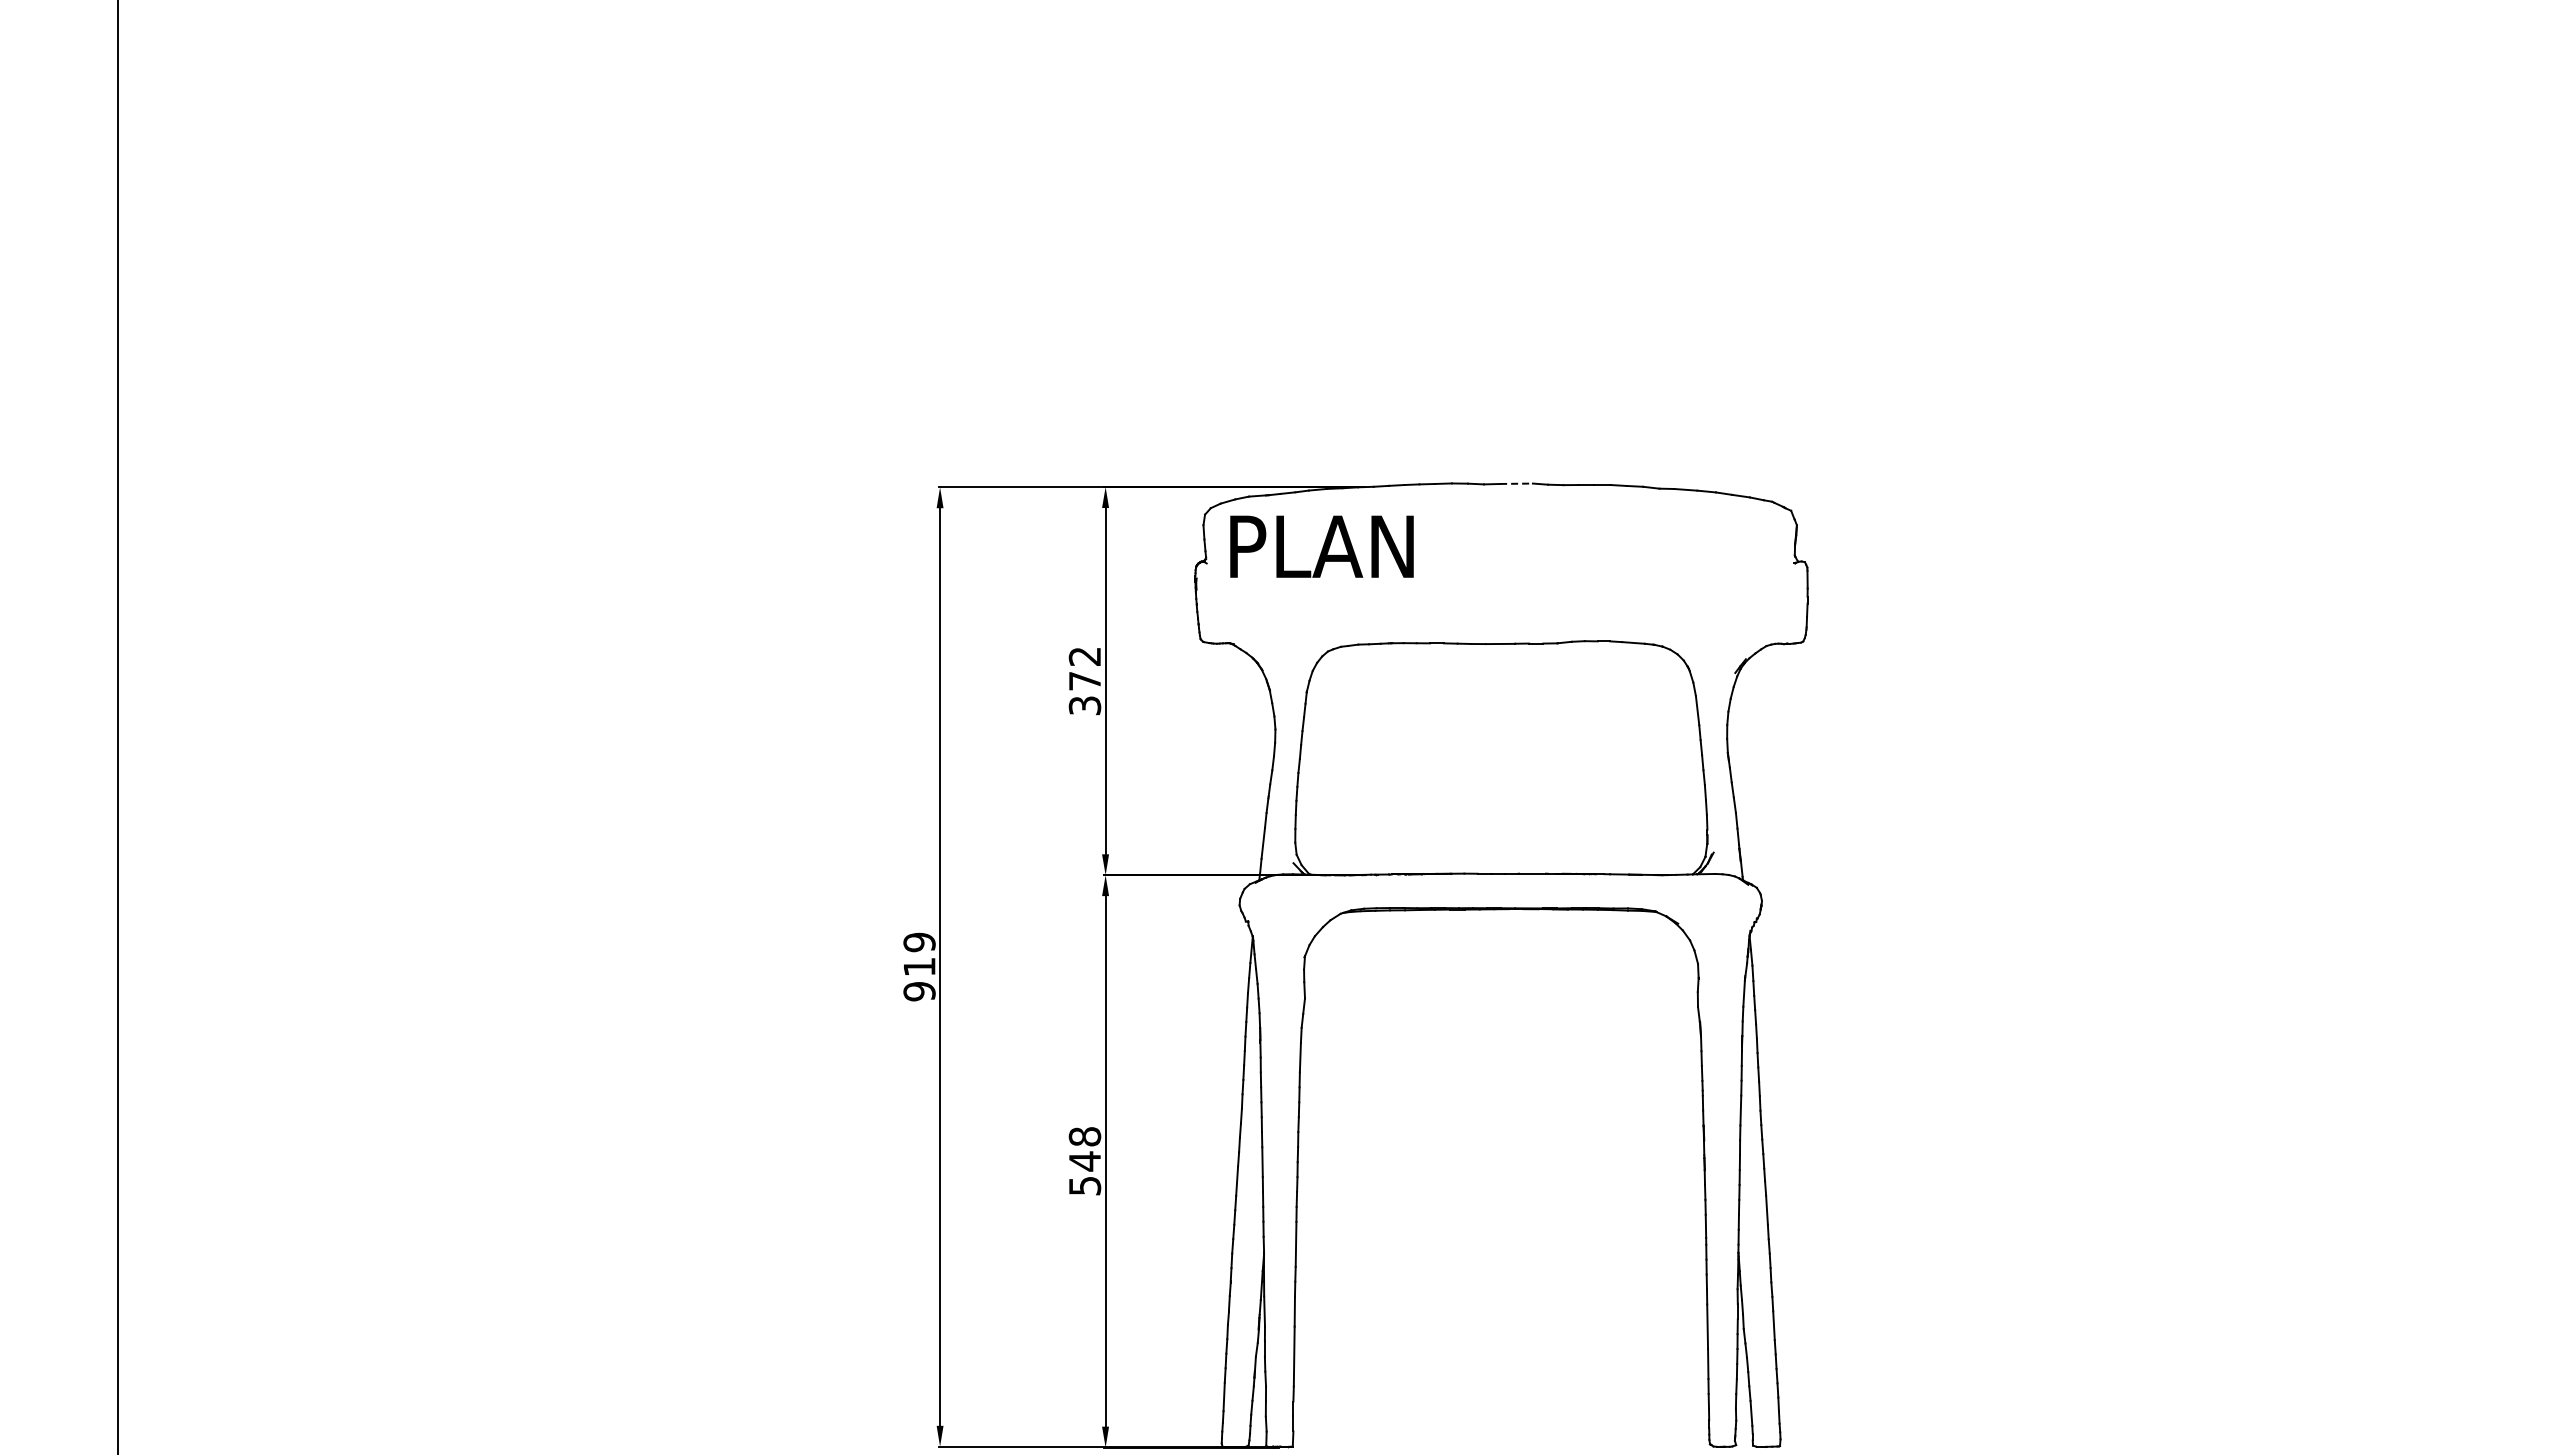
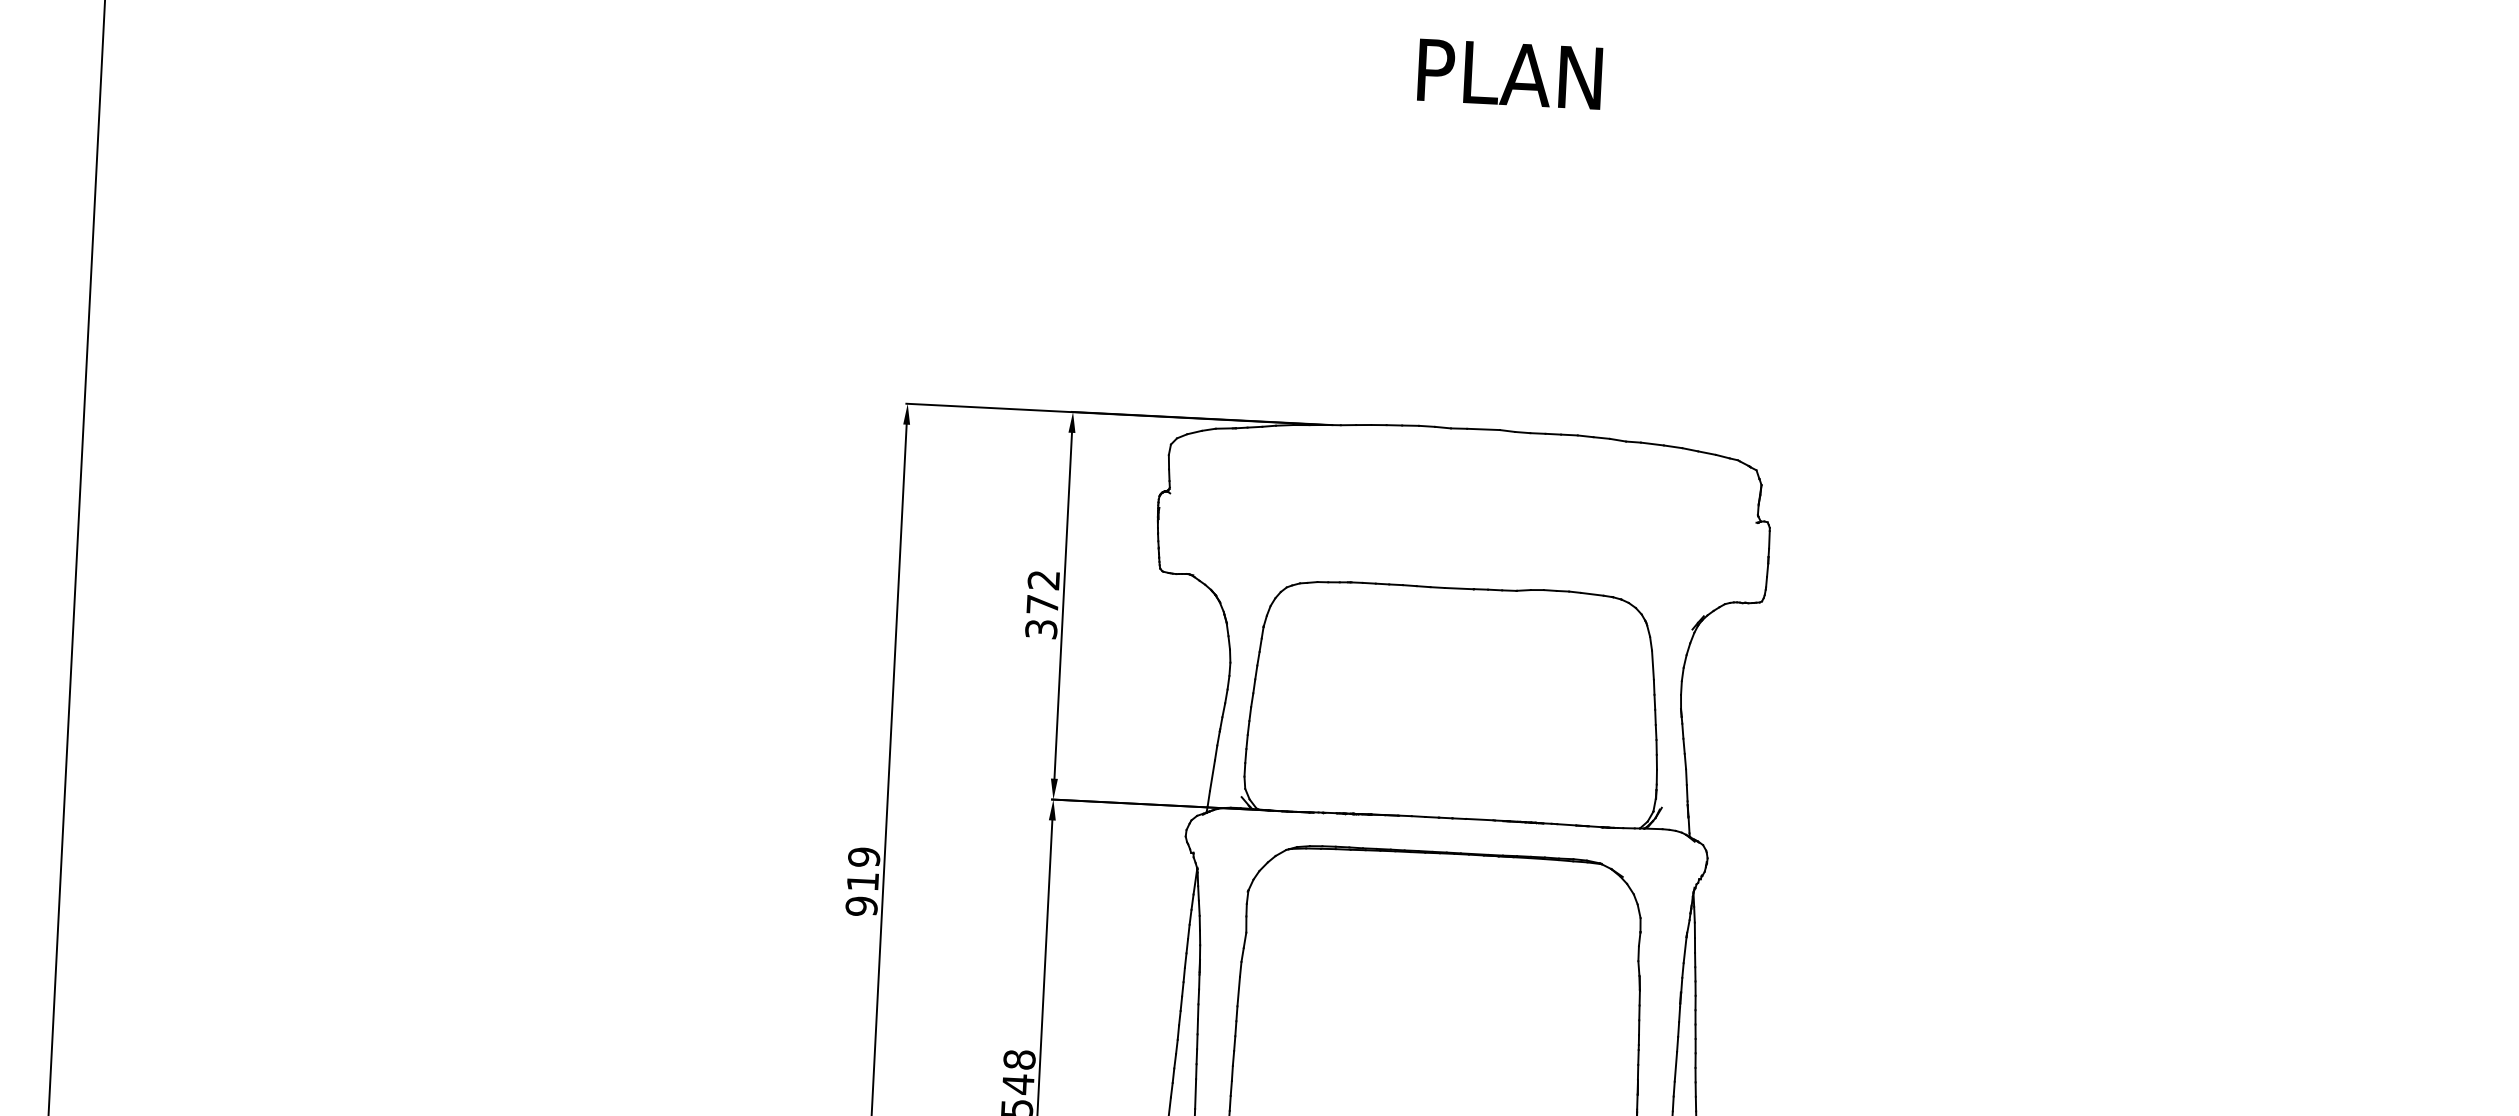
line: (1517, 483) -> (1484, 429), dashed -> solid
text: (1321, 546) -> (1509, 74), moved

